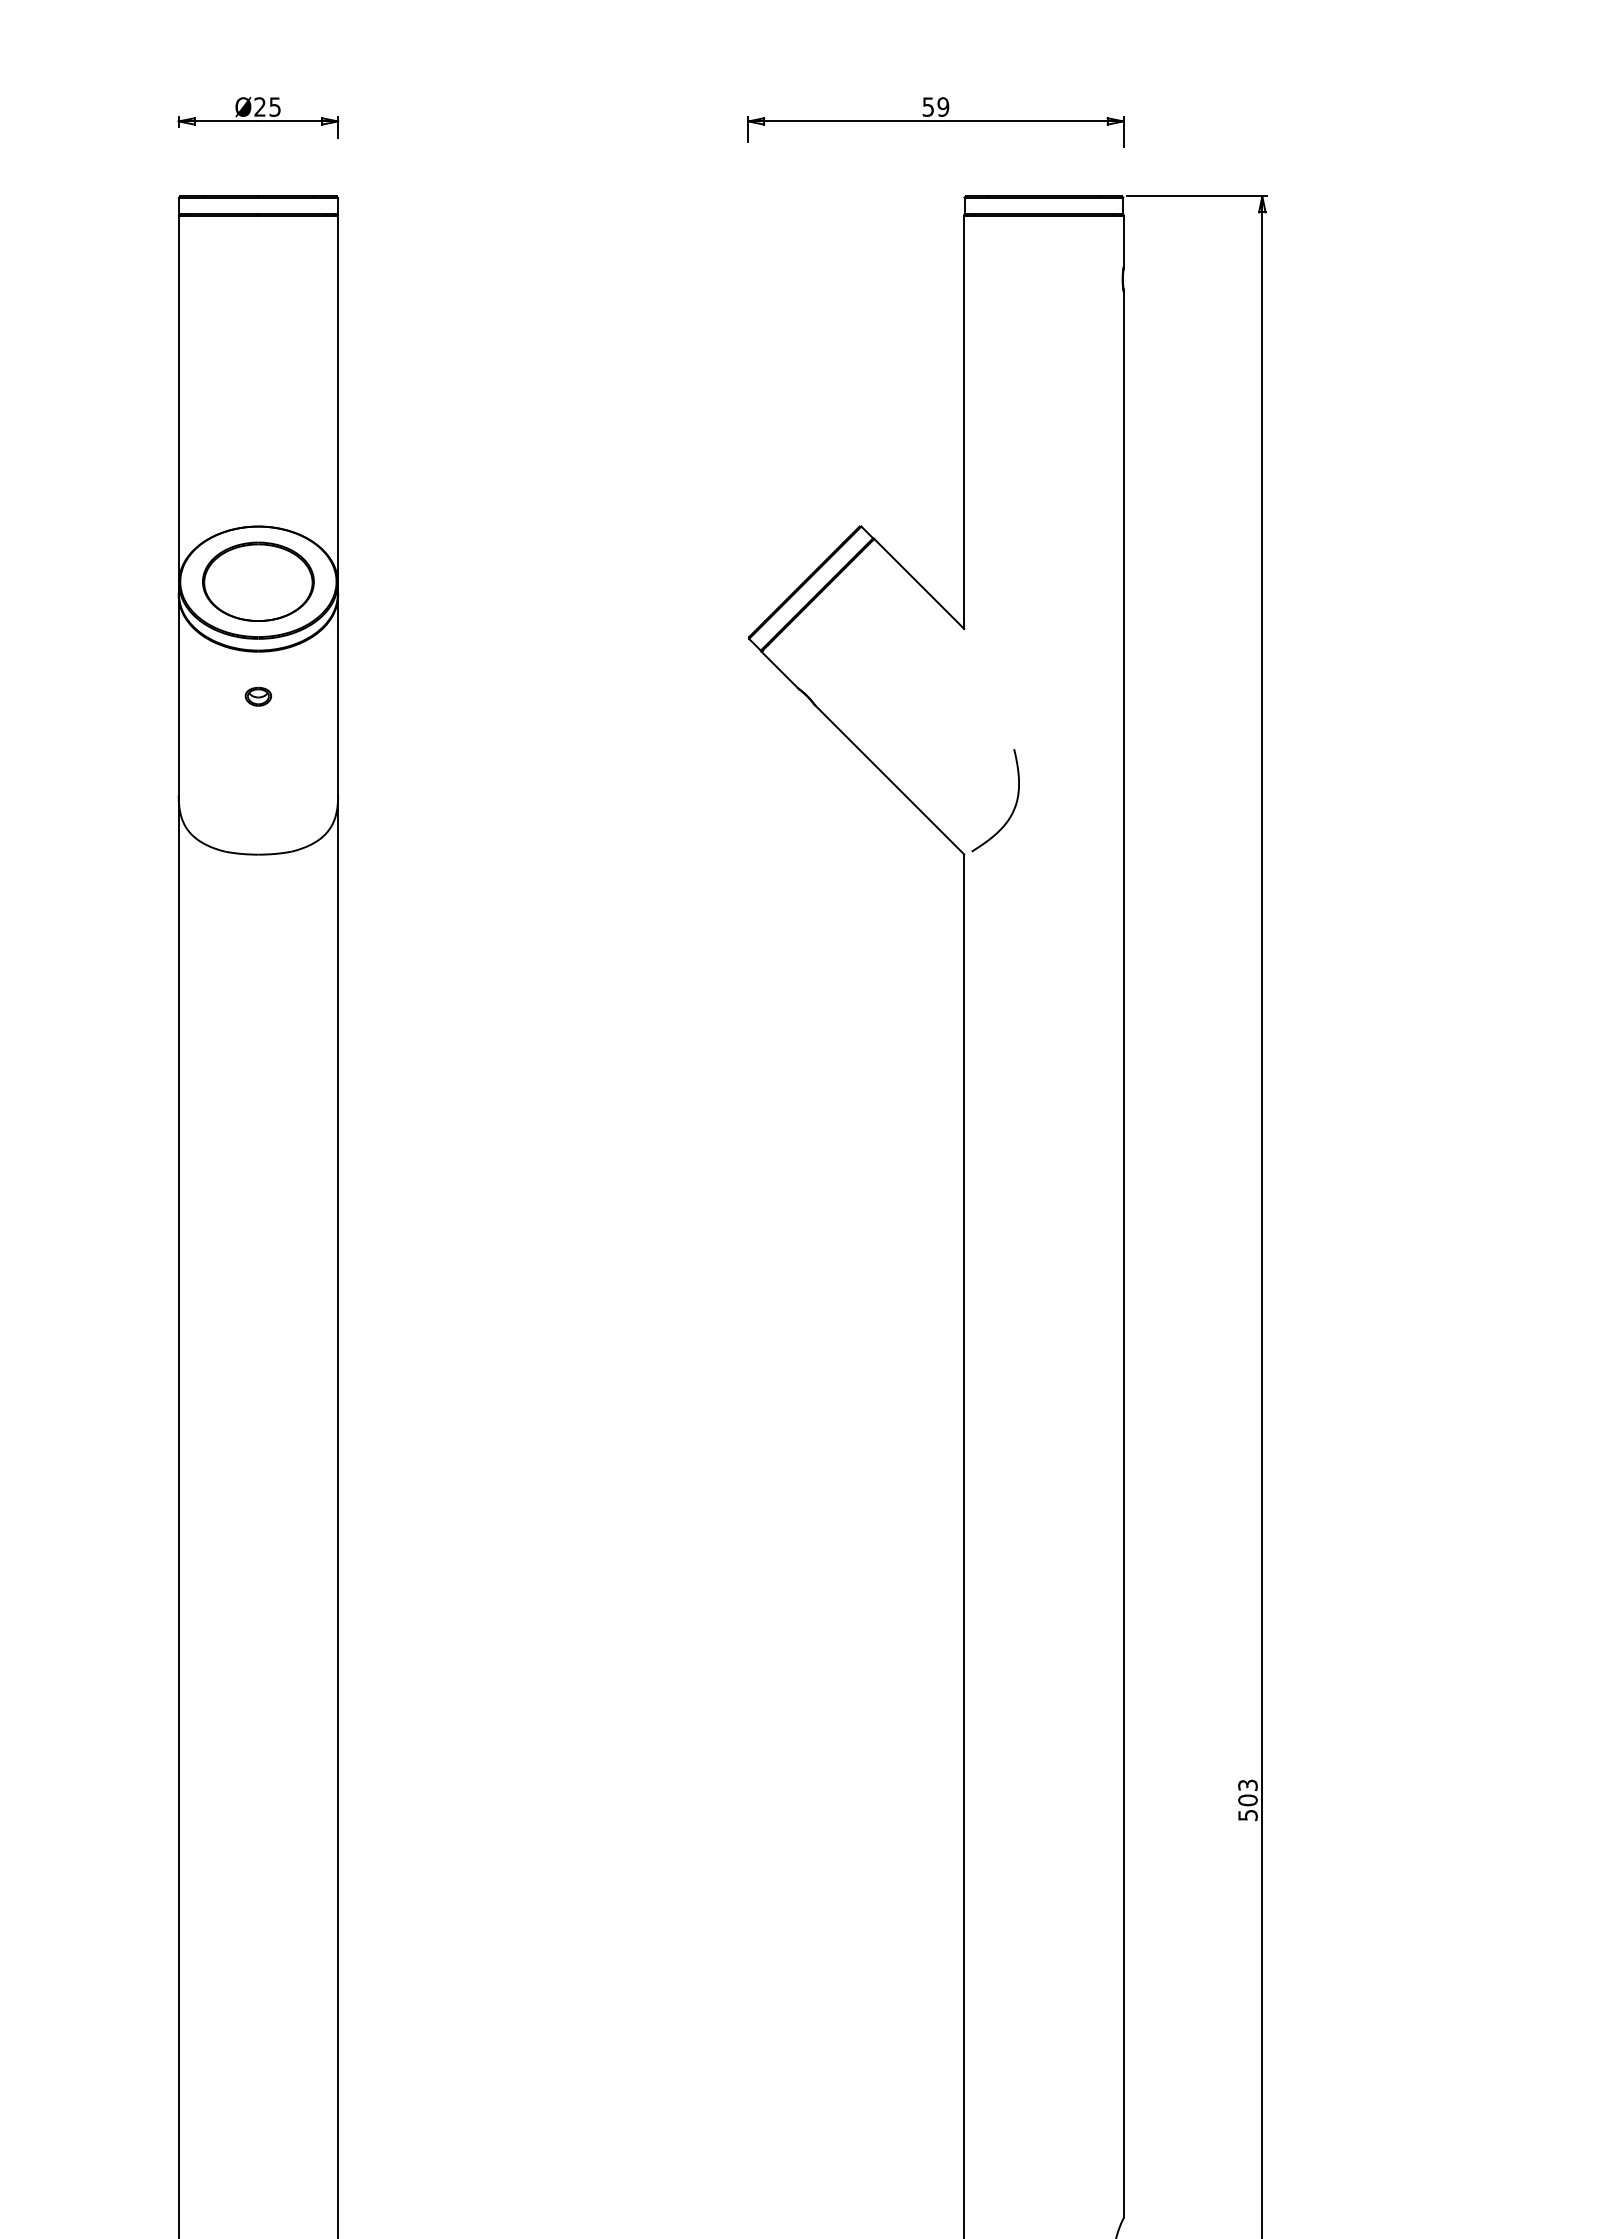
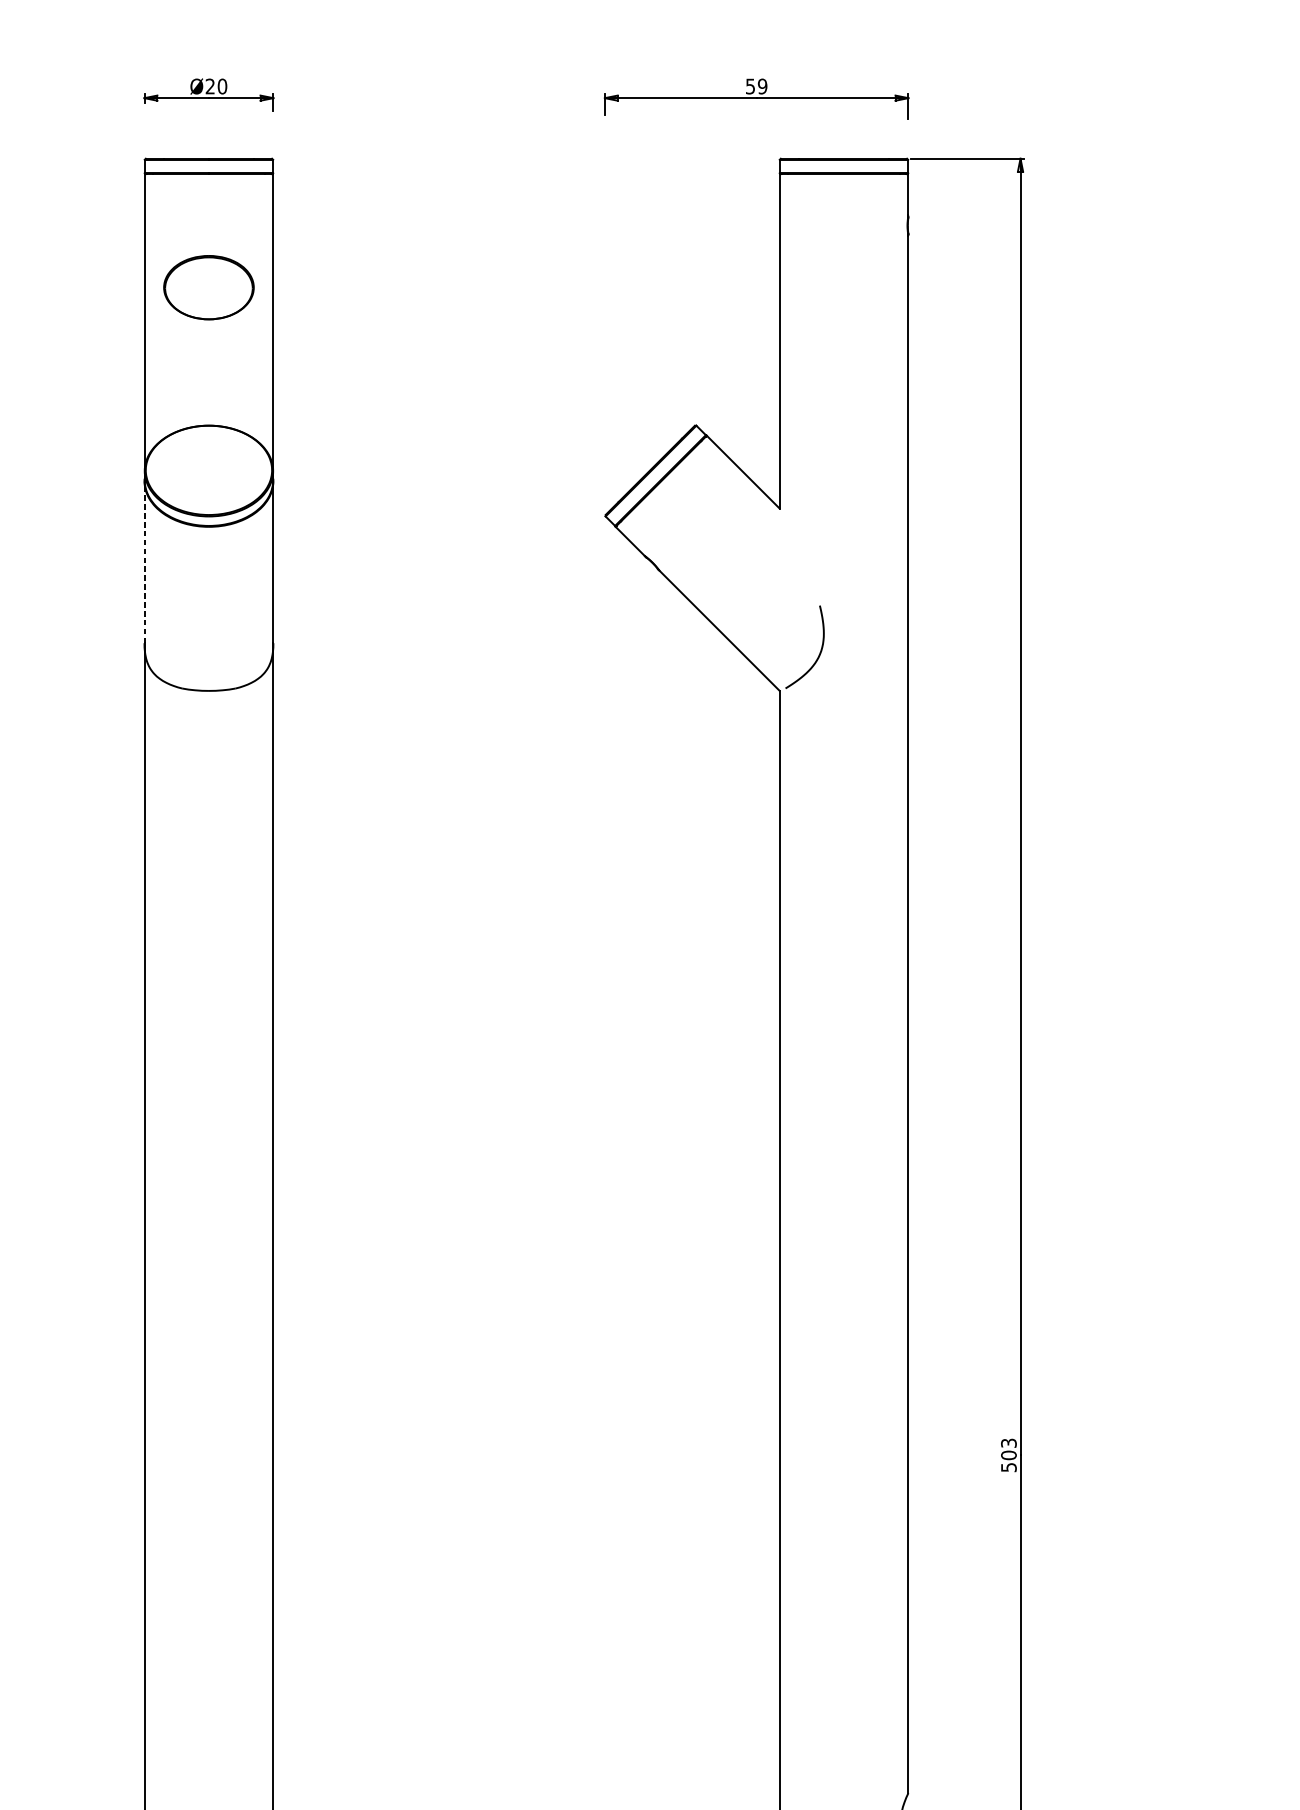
text: (275, 106) -> (222, 86), Ø25 -> Ø20
part: (258, 581) -> (209, 287), moved
line: (178, 695) -> (144, 562), solid -> dashed
part: (258, 696) -> (209, 563), removed

